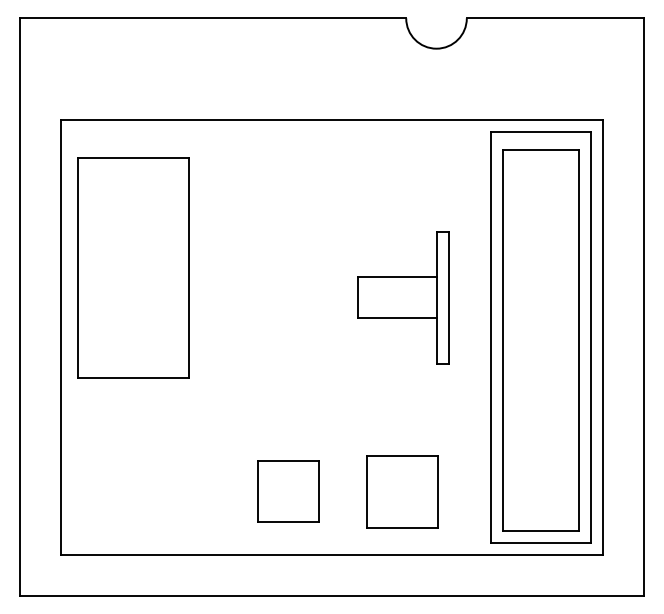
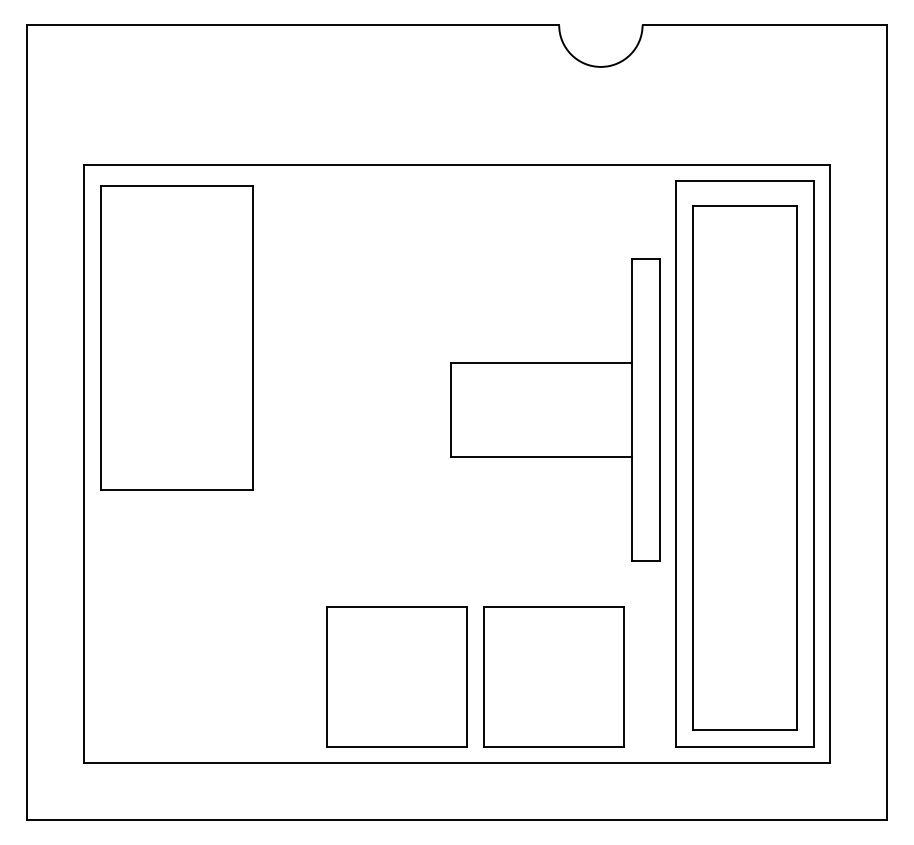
part: (133, 267) -> (176, 337), moved
part: (403, 297) -> (555, 409), size x1.67
part: (288, 491) -> (397, 676), size x1.67
part: (402, 491) -> (554, 676), size x1.43

